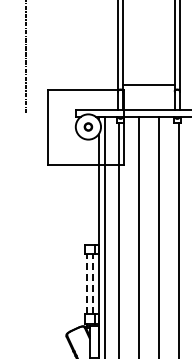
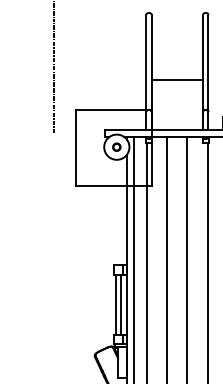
line: (149, 84) -> (177, 79), moved
line: (87, 284) -> (115, 304), dashed -> solid
line: (93, 284) -> (121, 304), dashed -> solid

